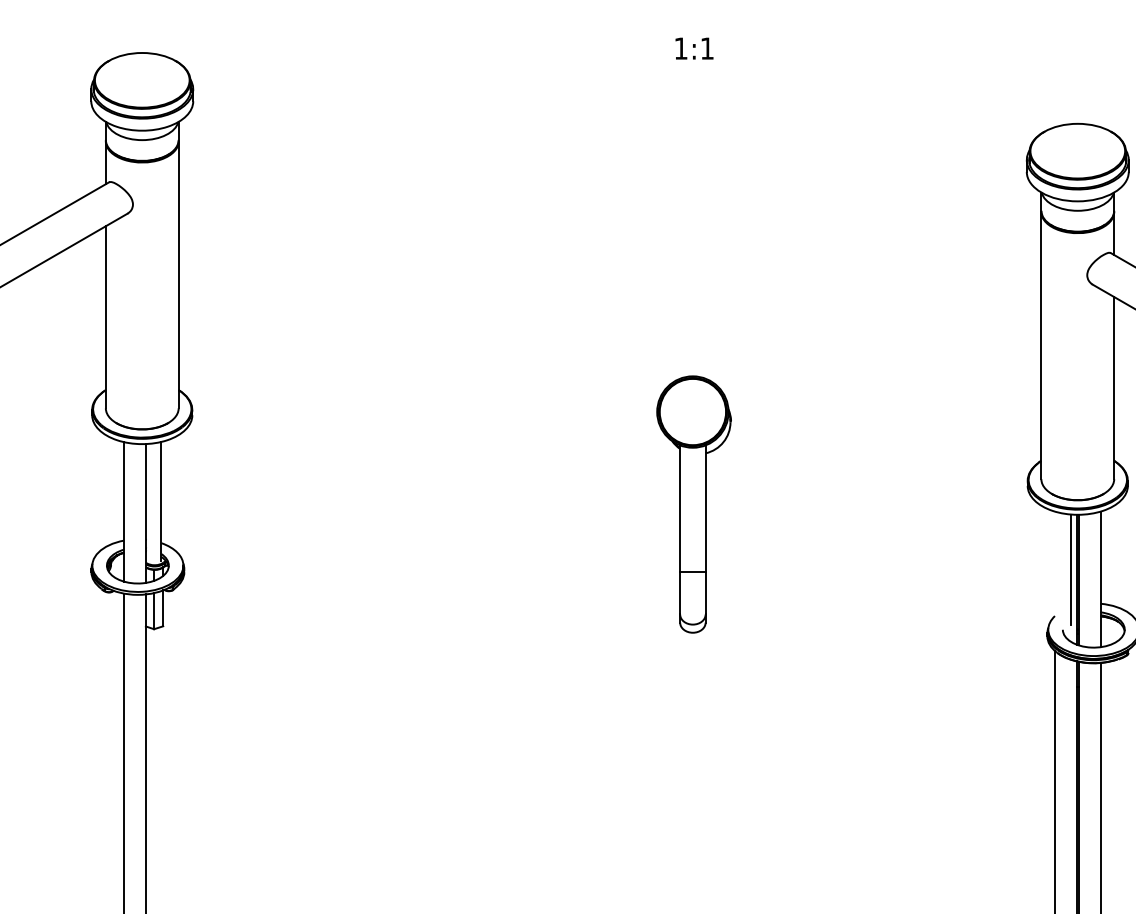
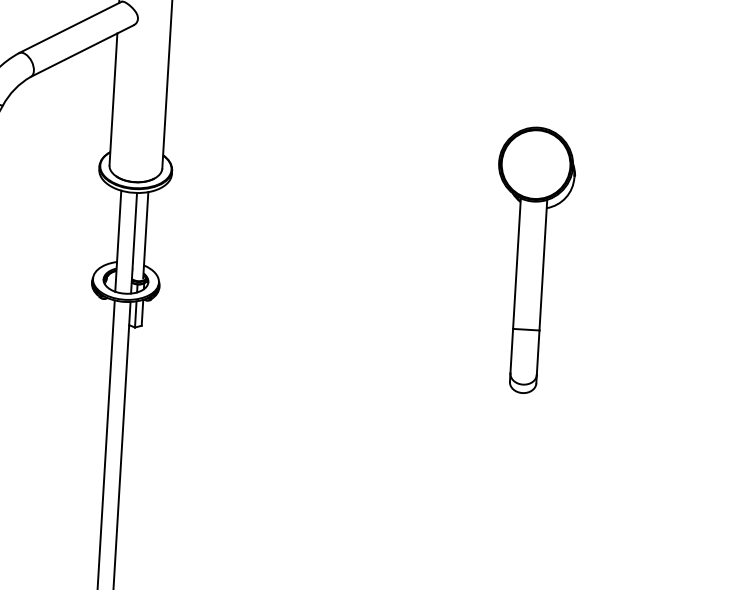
part: (693, 504) -> (531, 260), size x1.43

